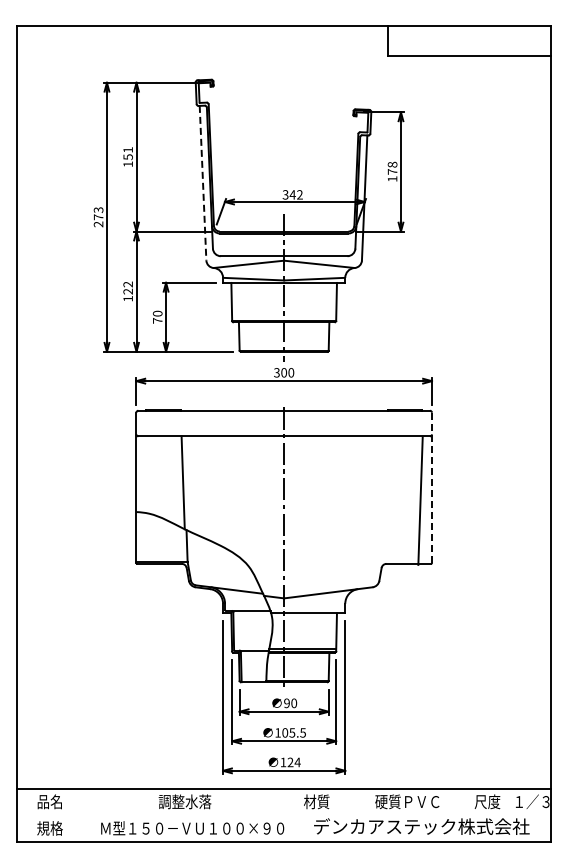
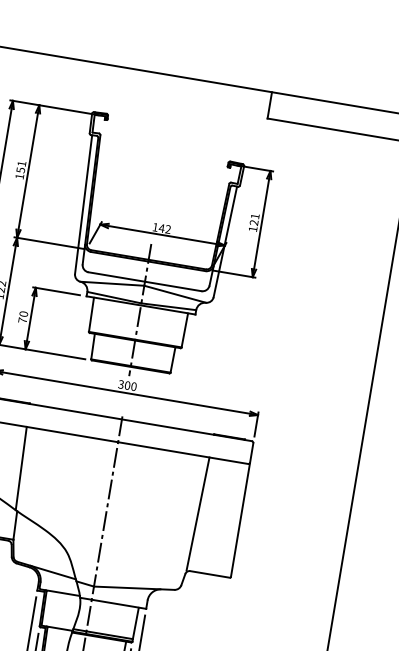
text: (392, 167) -> (254, 218), 178 -> 121
line: (203, 183) -> (83, 204), dashed -> solid
text: (285, 194) -> (155, 226), 342 -> 142
line: (431, 488) -> (241, 510), dashed -> solid
line: (420, 500) -> (198, 513), moved

